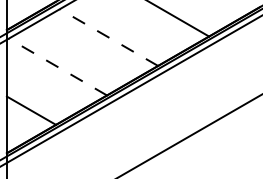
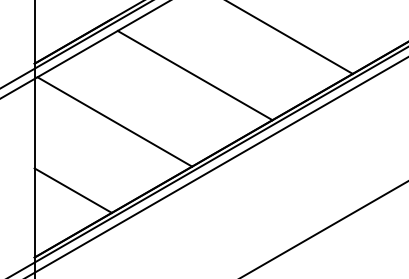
line: (108, 37) -> (194, 75), dashed -> solid
line: (57, 67) -> (114, 122), dashed -> solid

